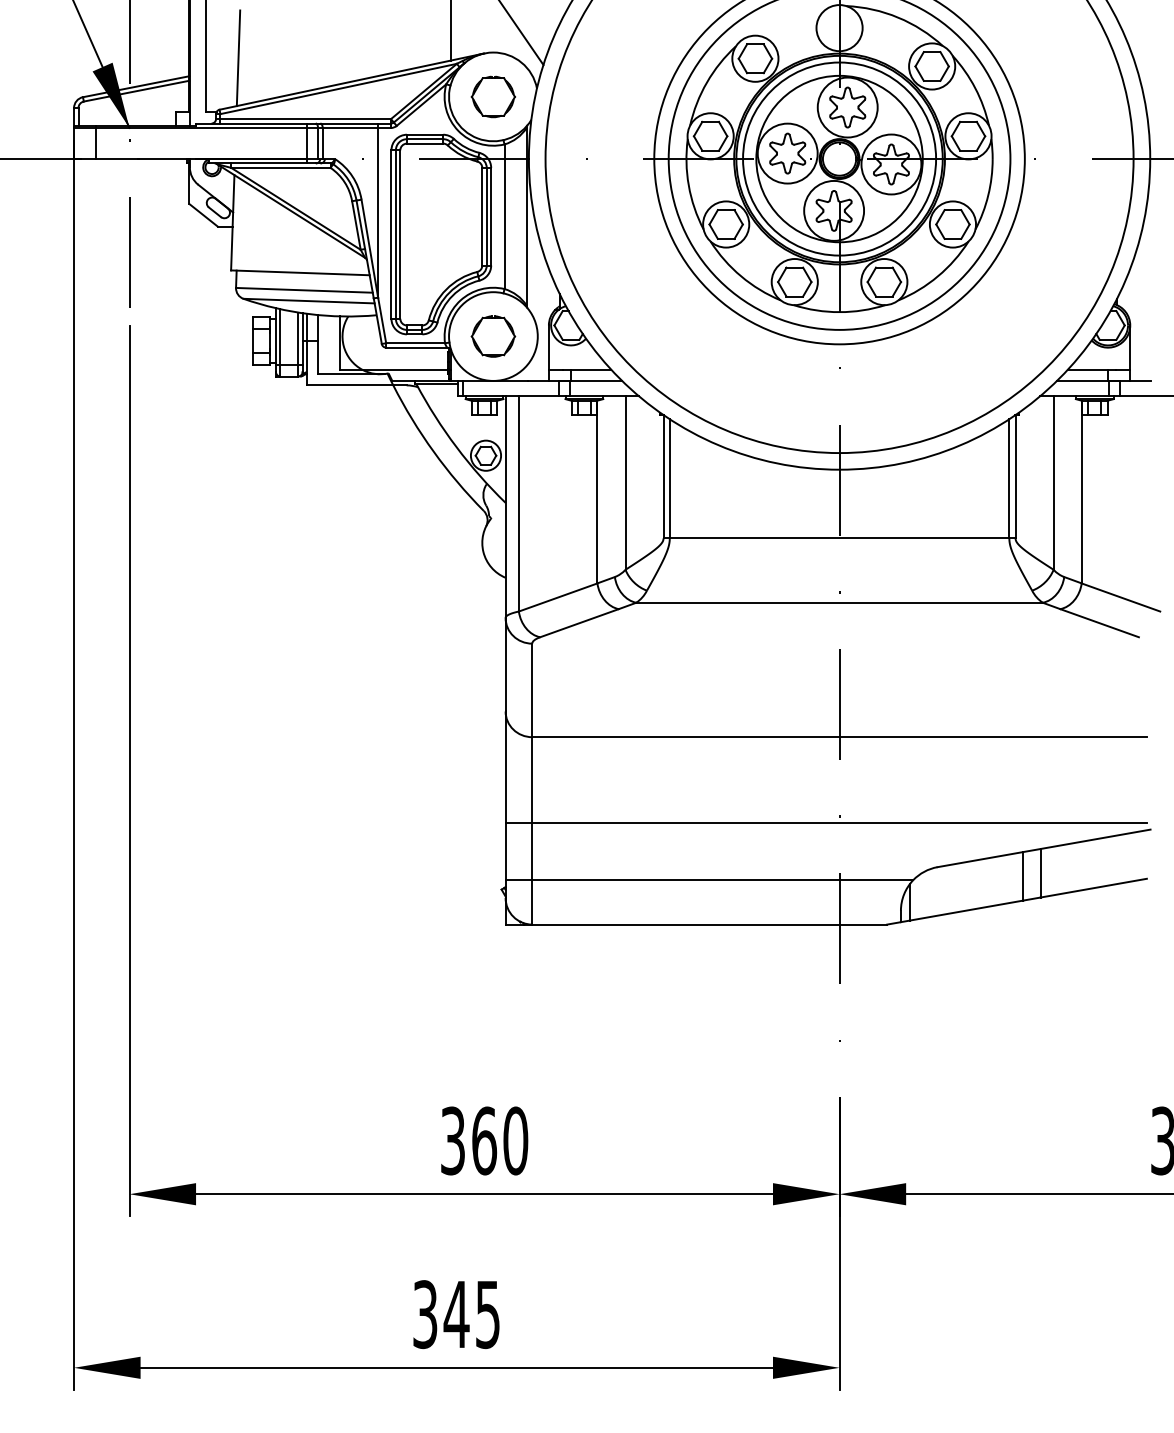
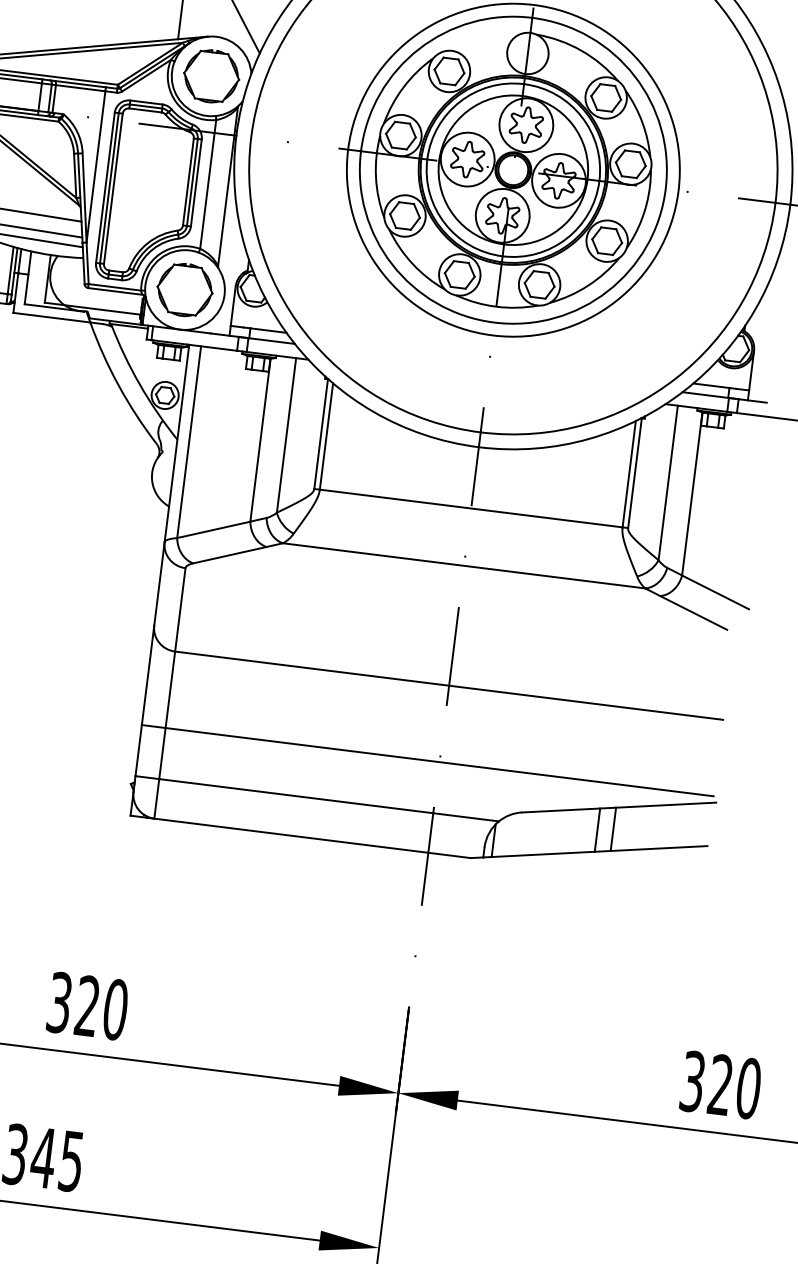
part: (493, 96) -> (211, 76), size x1.43
part: (493, 336) -> (185, 290), size x1.43
text: (484, 1140) -> (87, 1005), 360 -> 320

